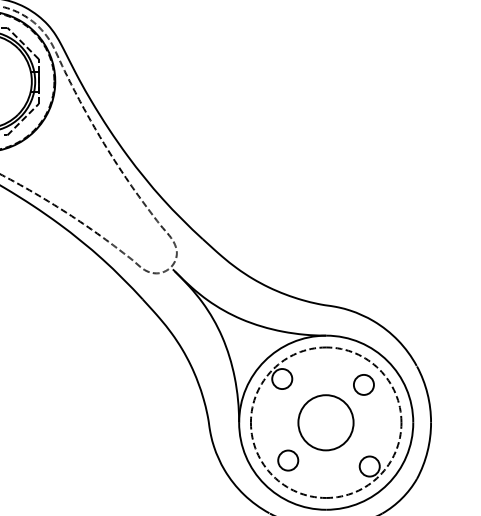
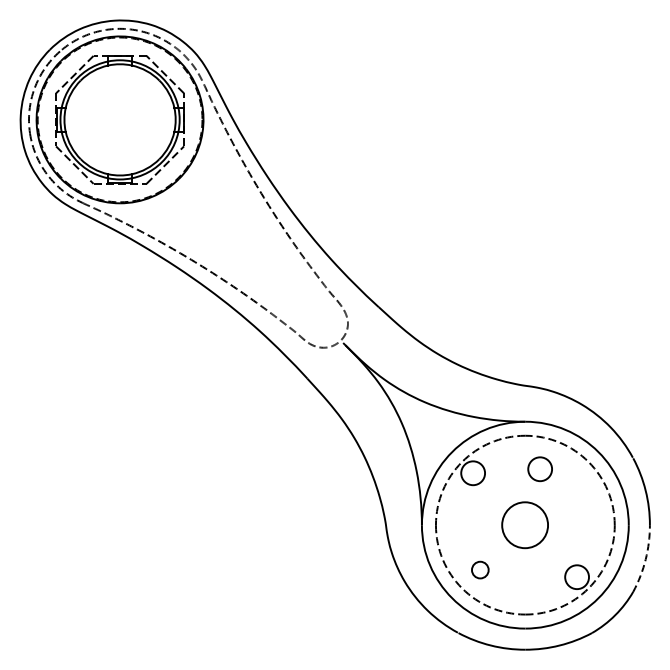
circle: (363, 385) -> (539, 469), moved
circle: (325, 423) -> (524, 525), size x0.7
arc: (427, 451) -> (645, 559), solid -> dashed
circle: (288, 460) -> (480, 569), size x0.7

